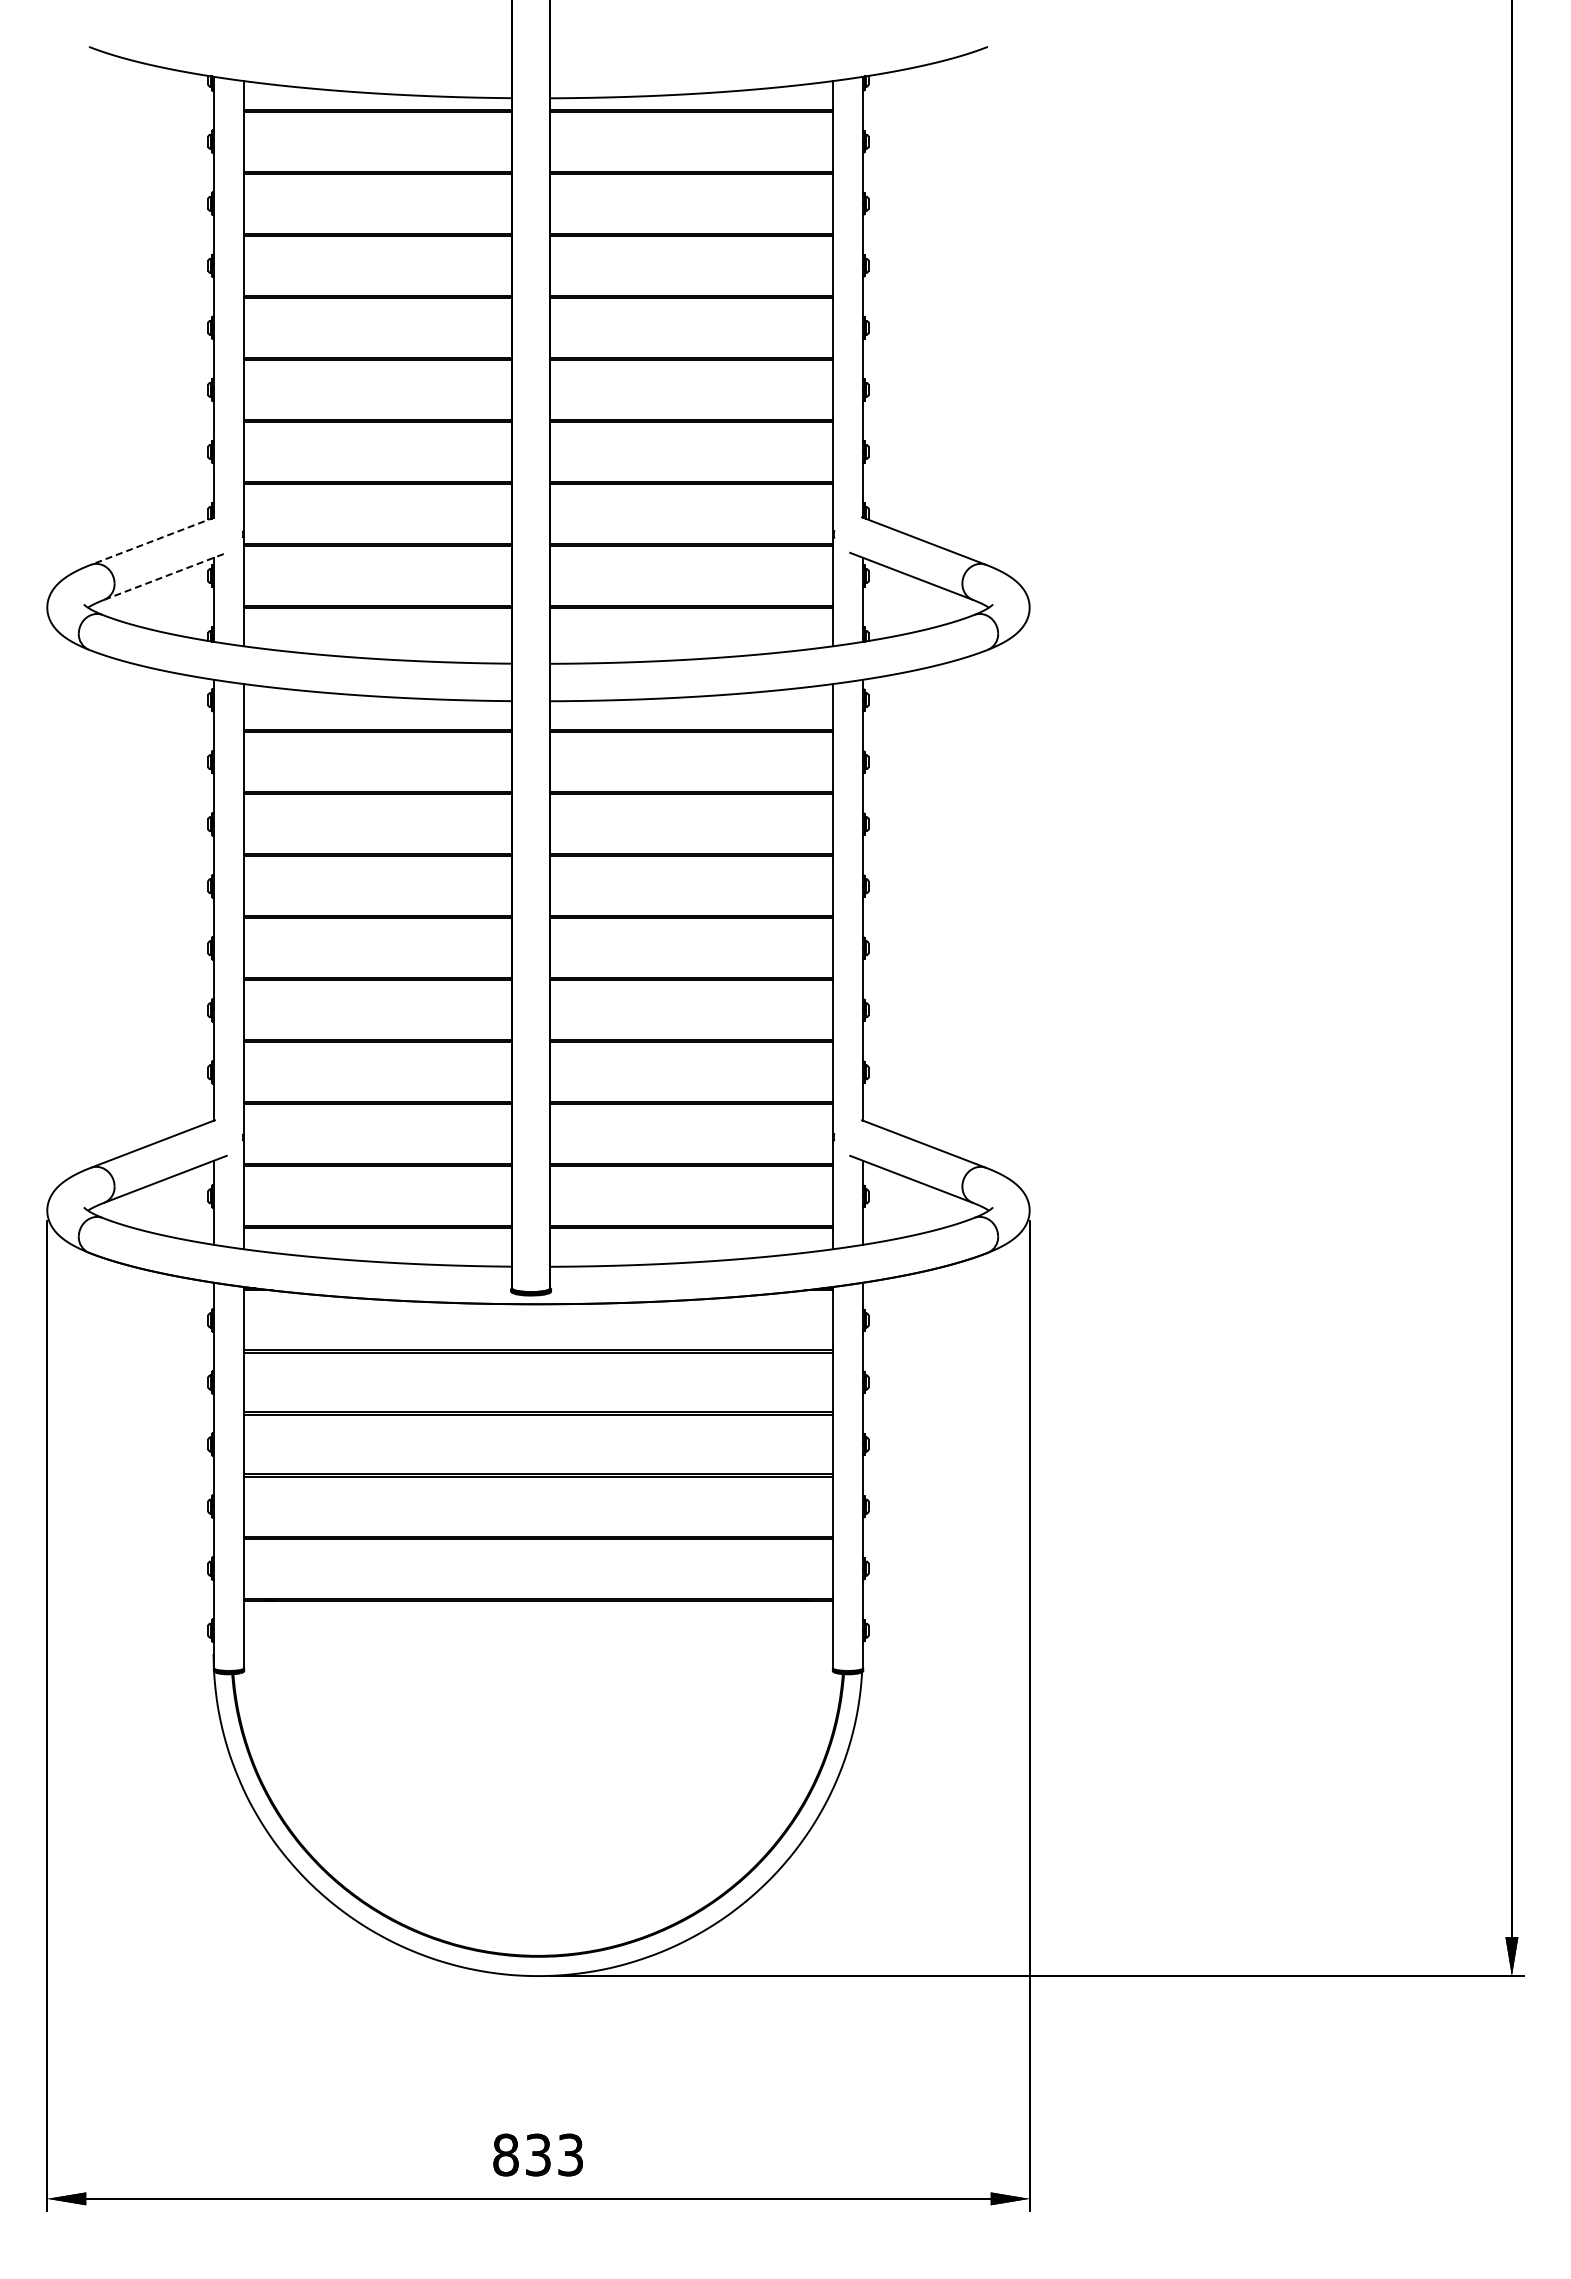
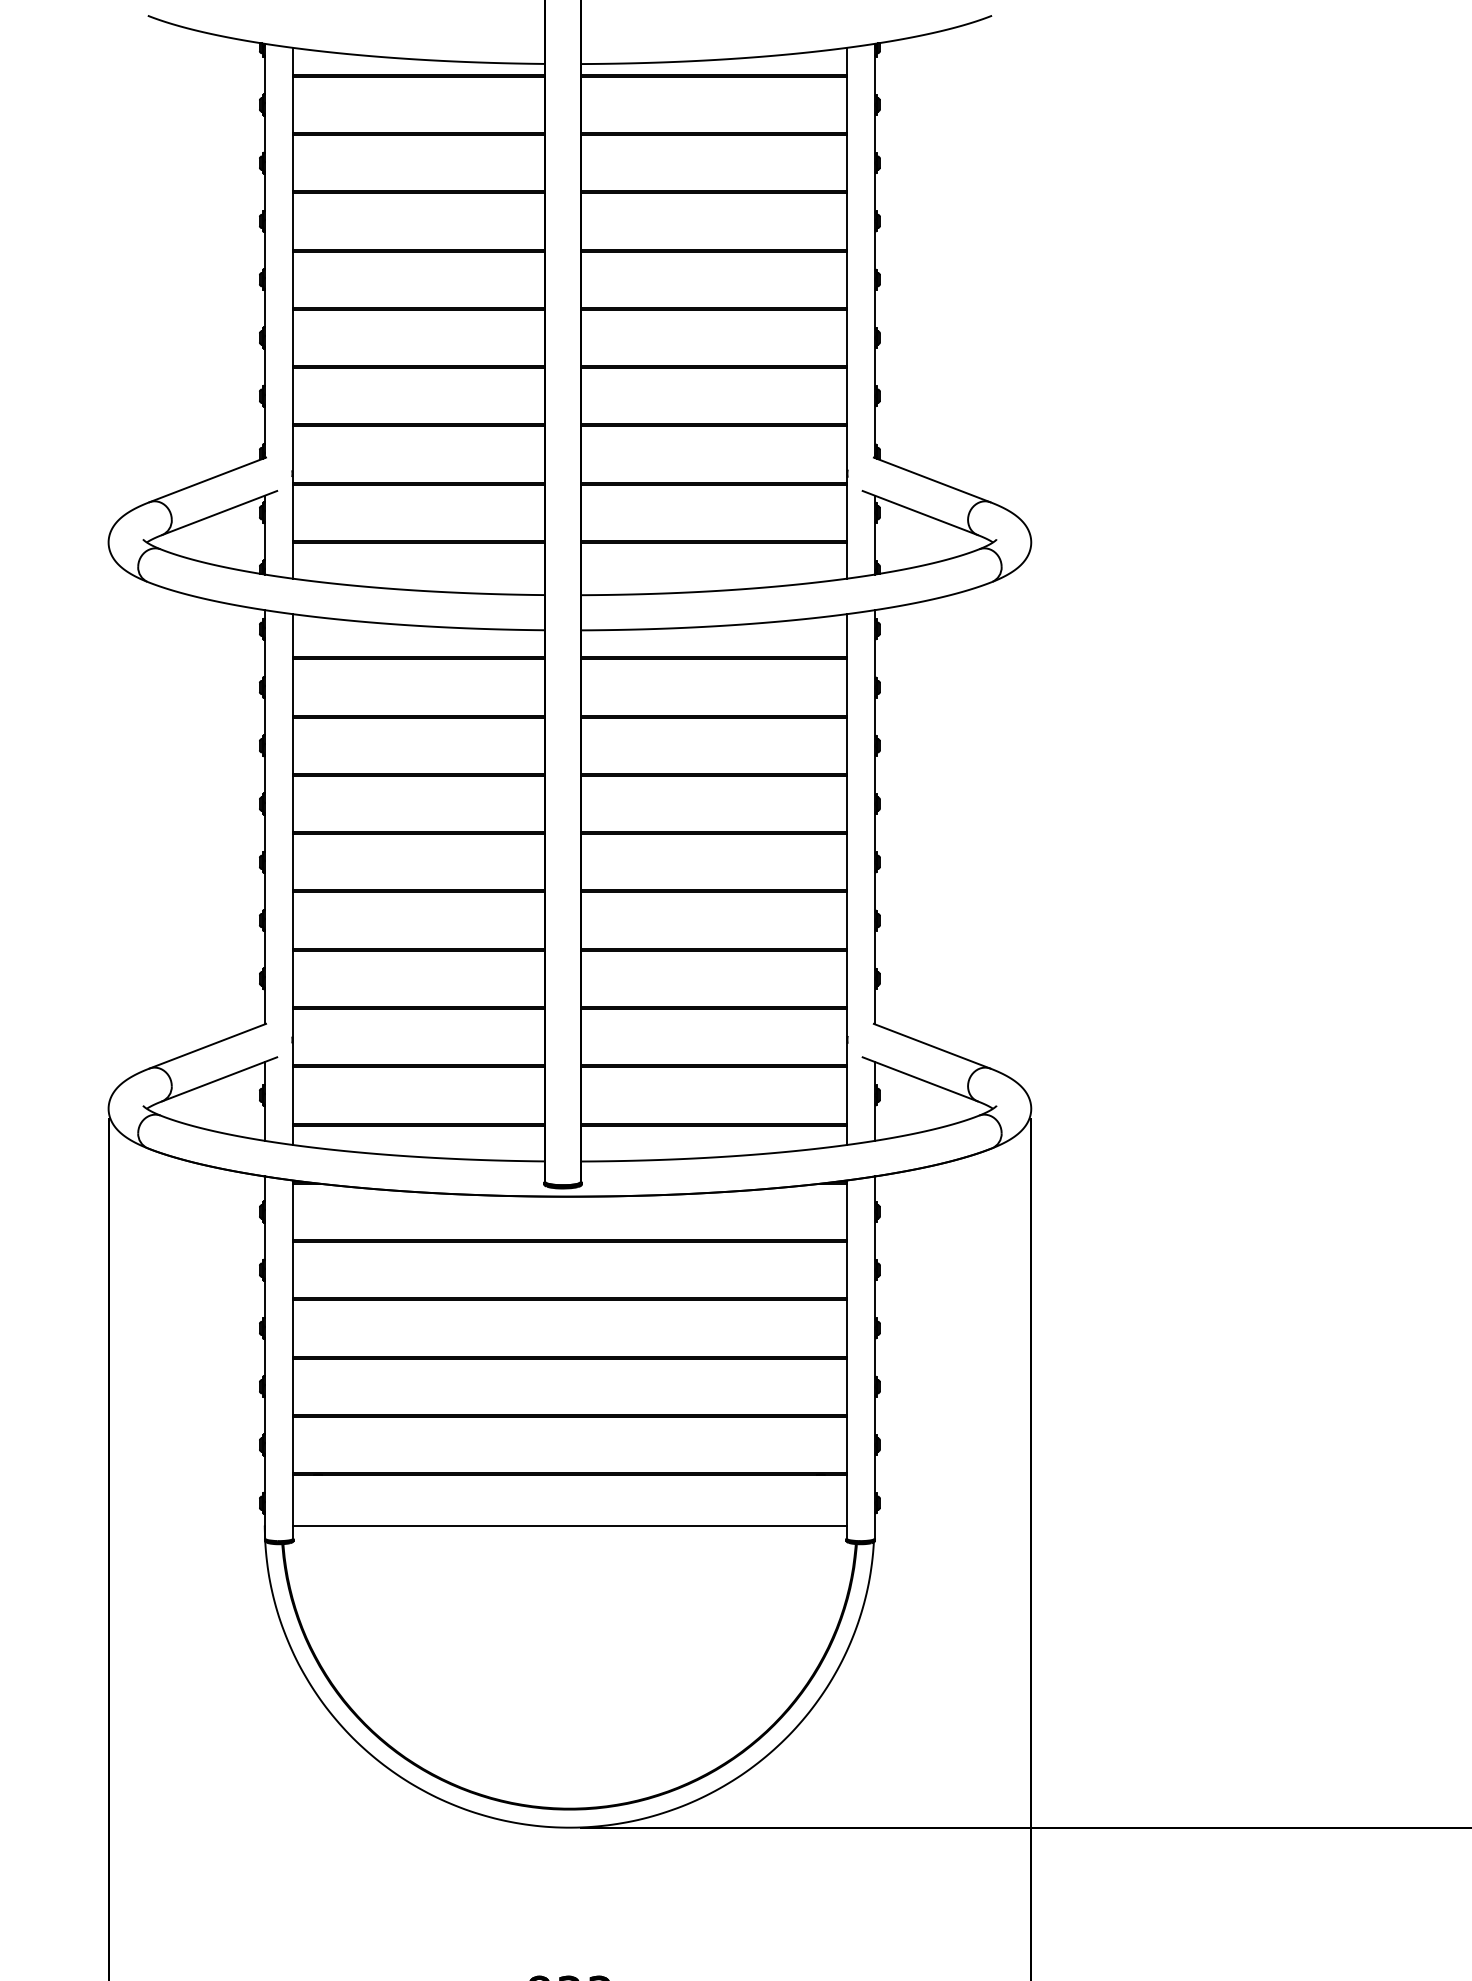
line: (152, 541) -> (207, 480), dashed -> solid
line: (165, 576) -> (219, 513), dashed -> solid
line: (538, 1654) -> (569, 1525), added

